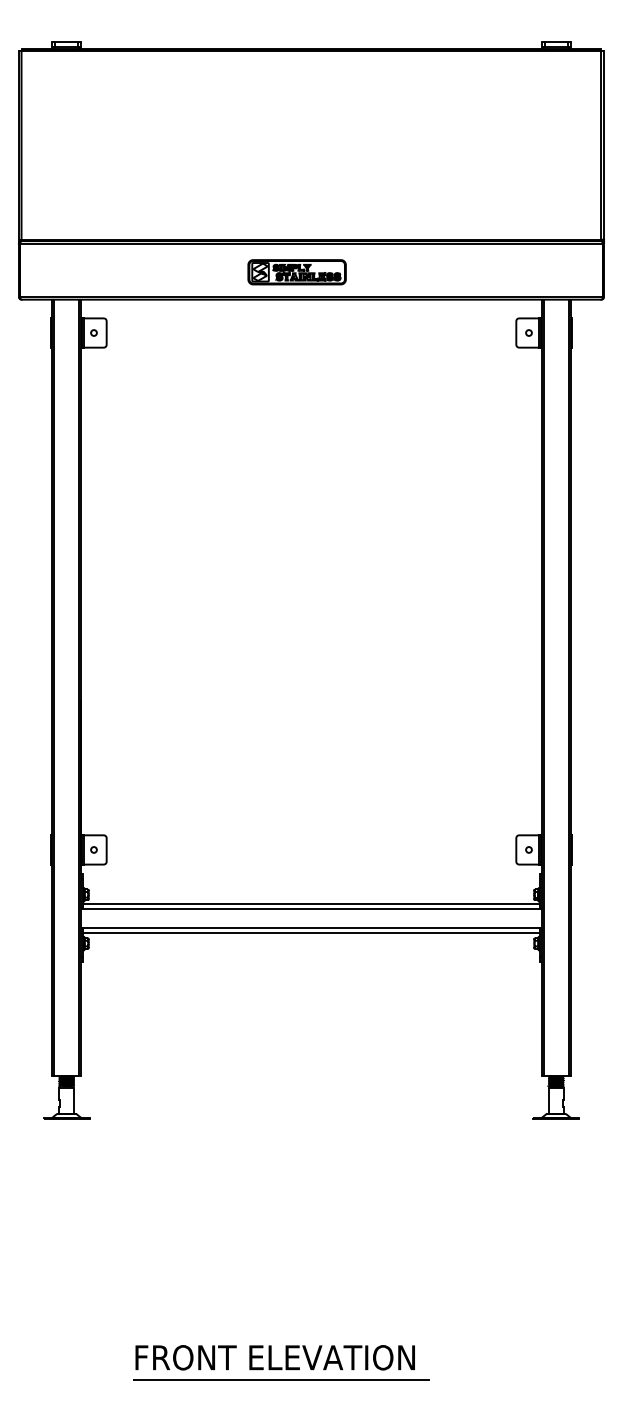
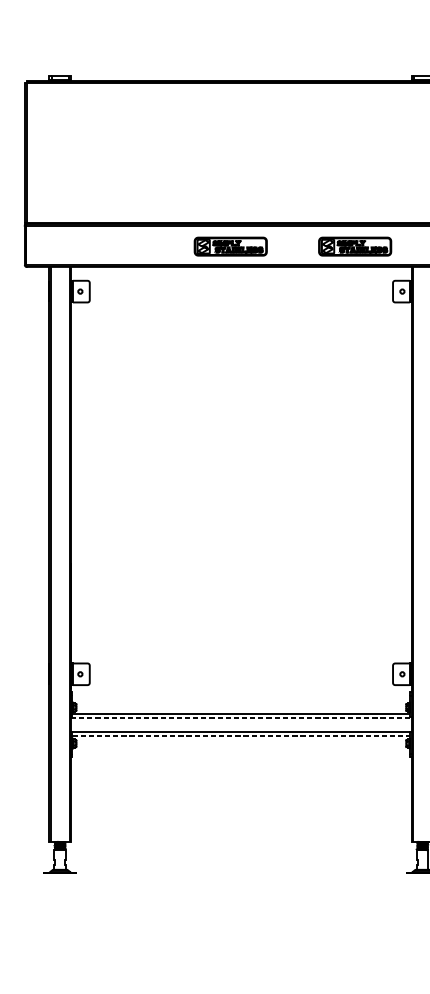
part: (464, 272) -> (354, 246), added
line: (312, 908) -> (242, 717), solid -> dashed
line: (311, 932) -> (241, 735), solid -> dashed

